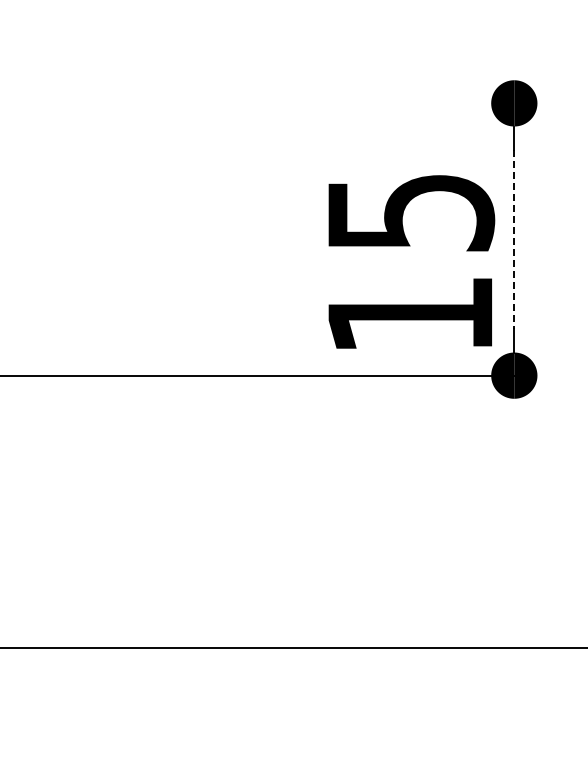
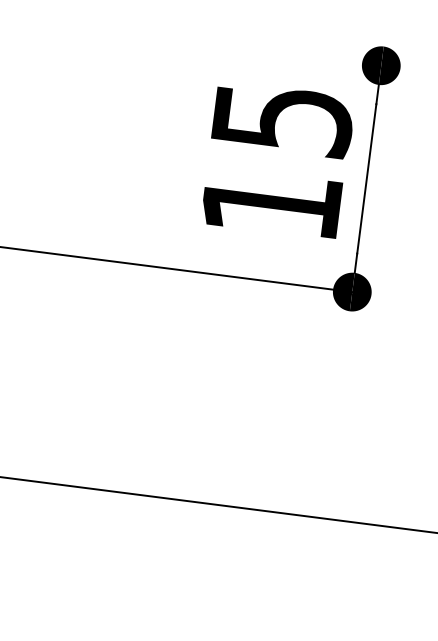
line: (514, 239) -> (366, 178), dashed -> solid
text: (411, 261) -> (278, 159), moved

